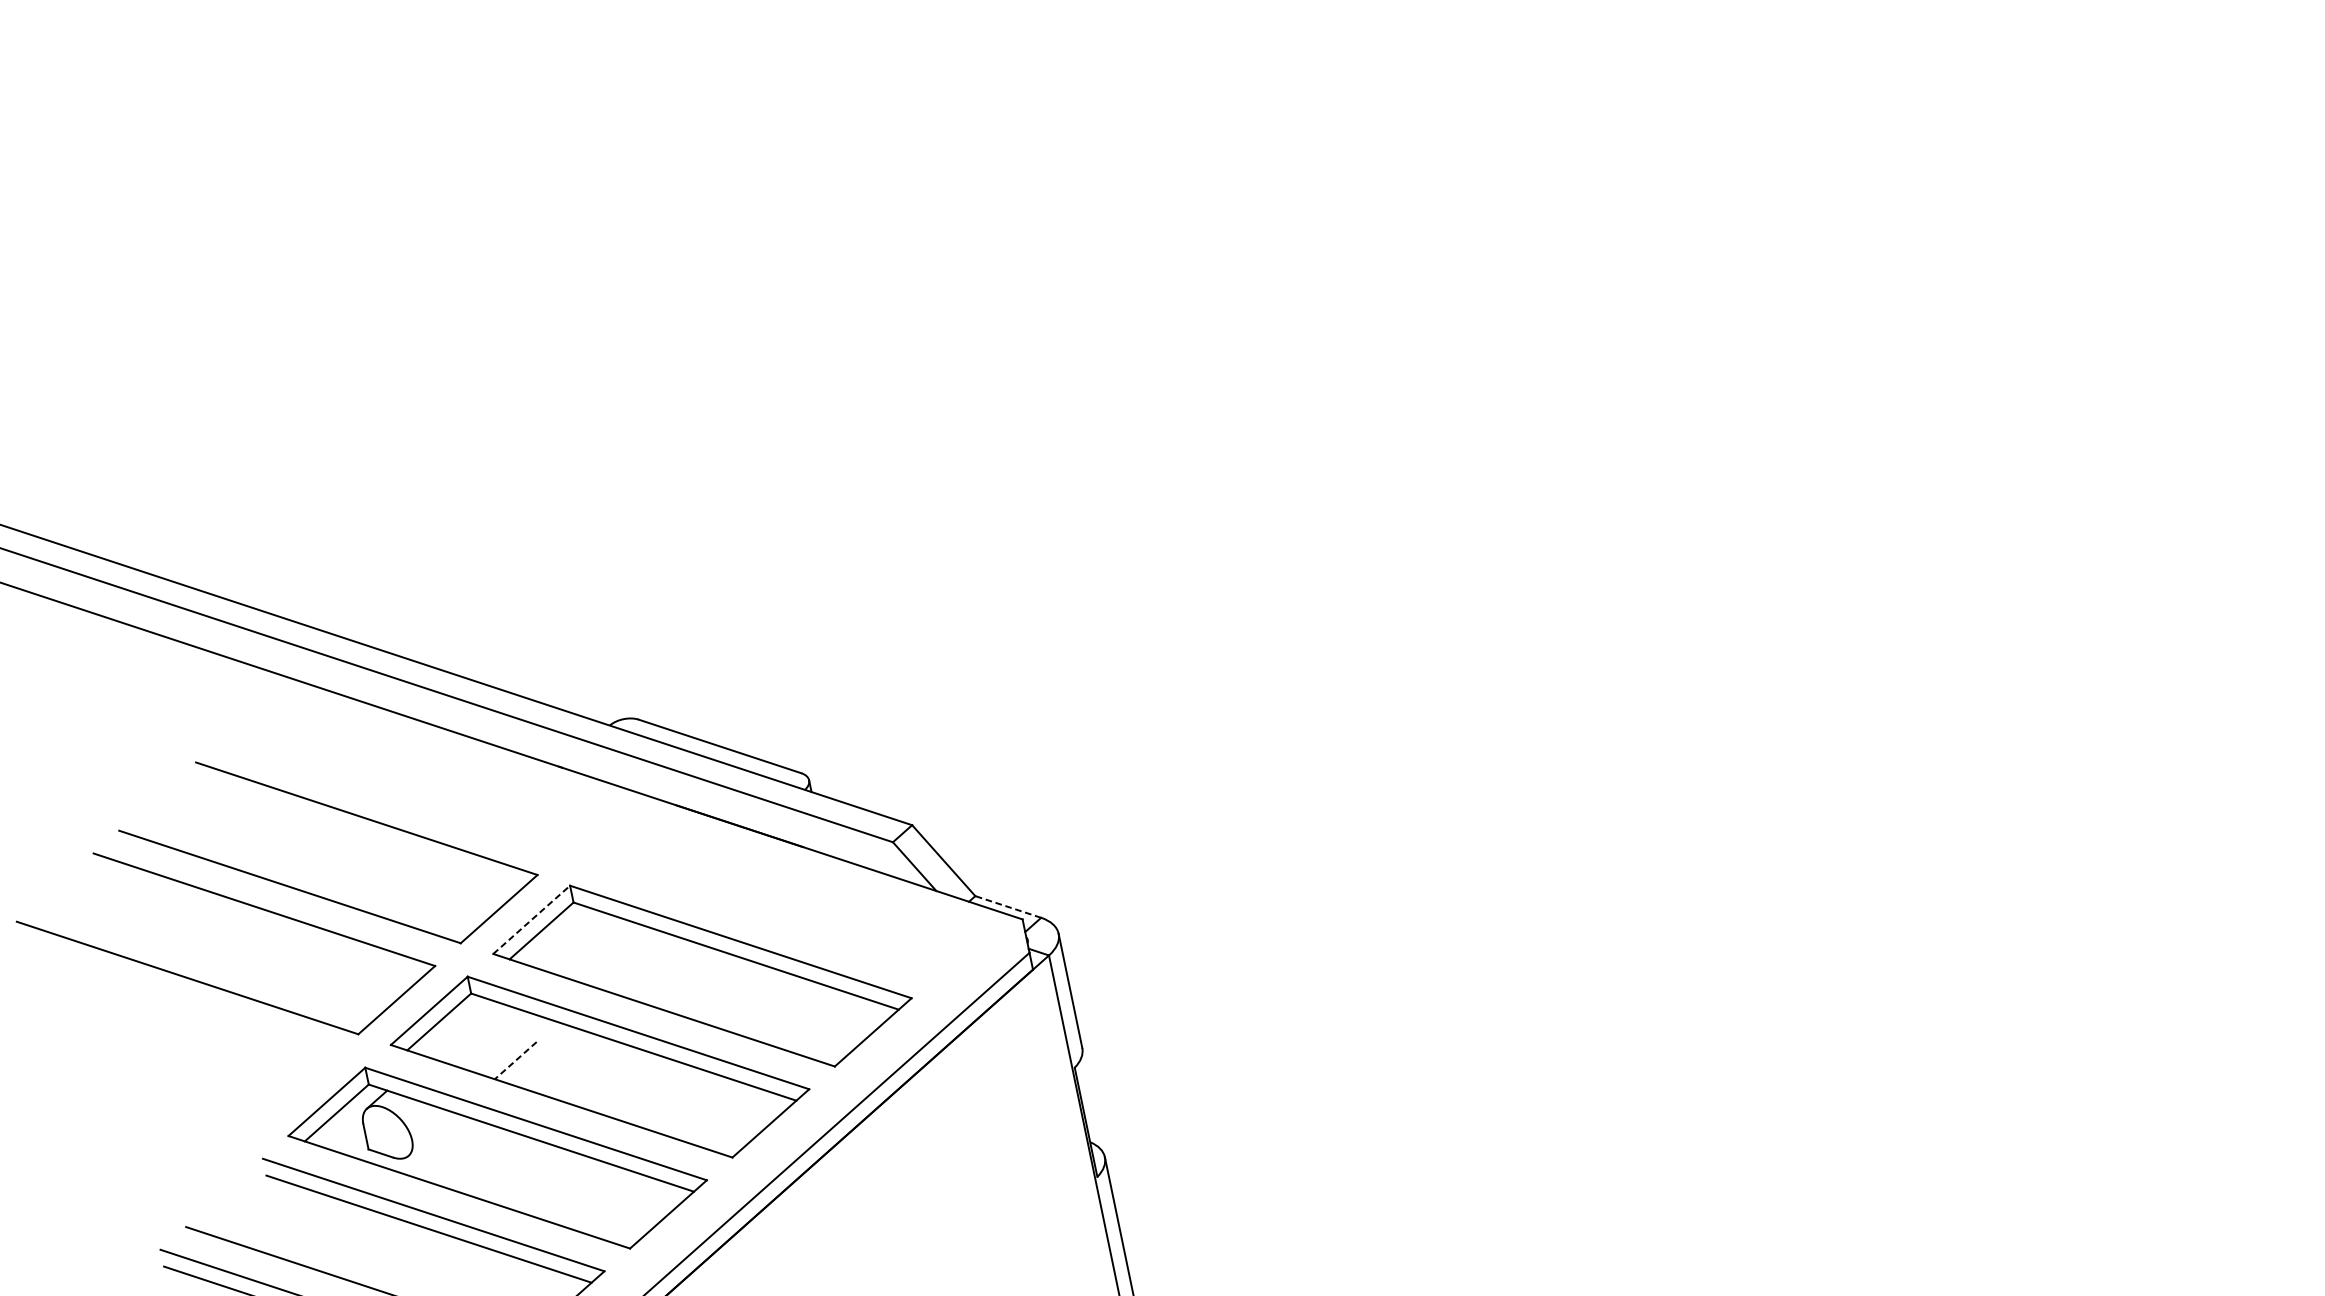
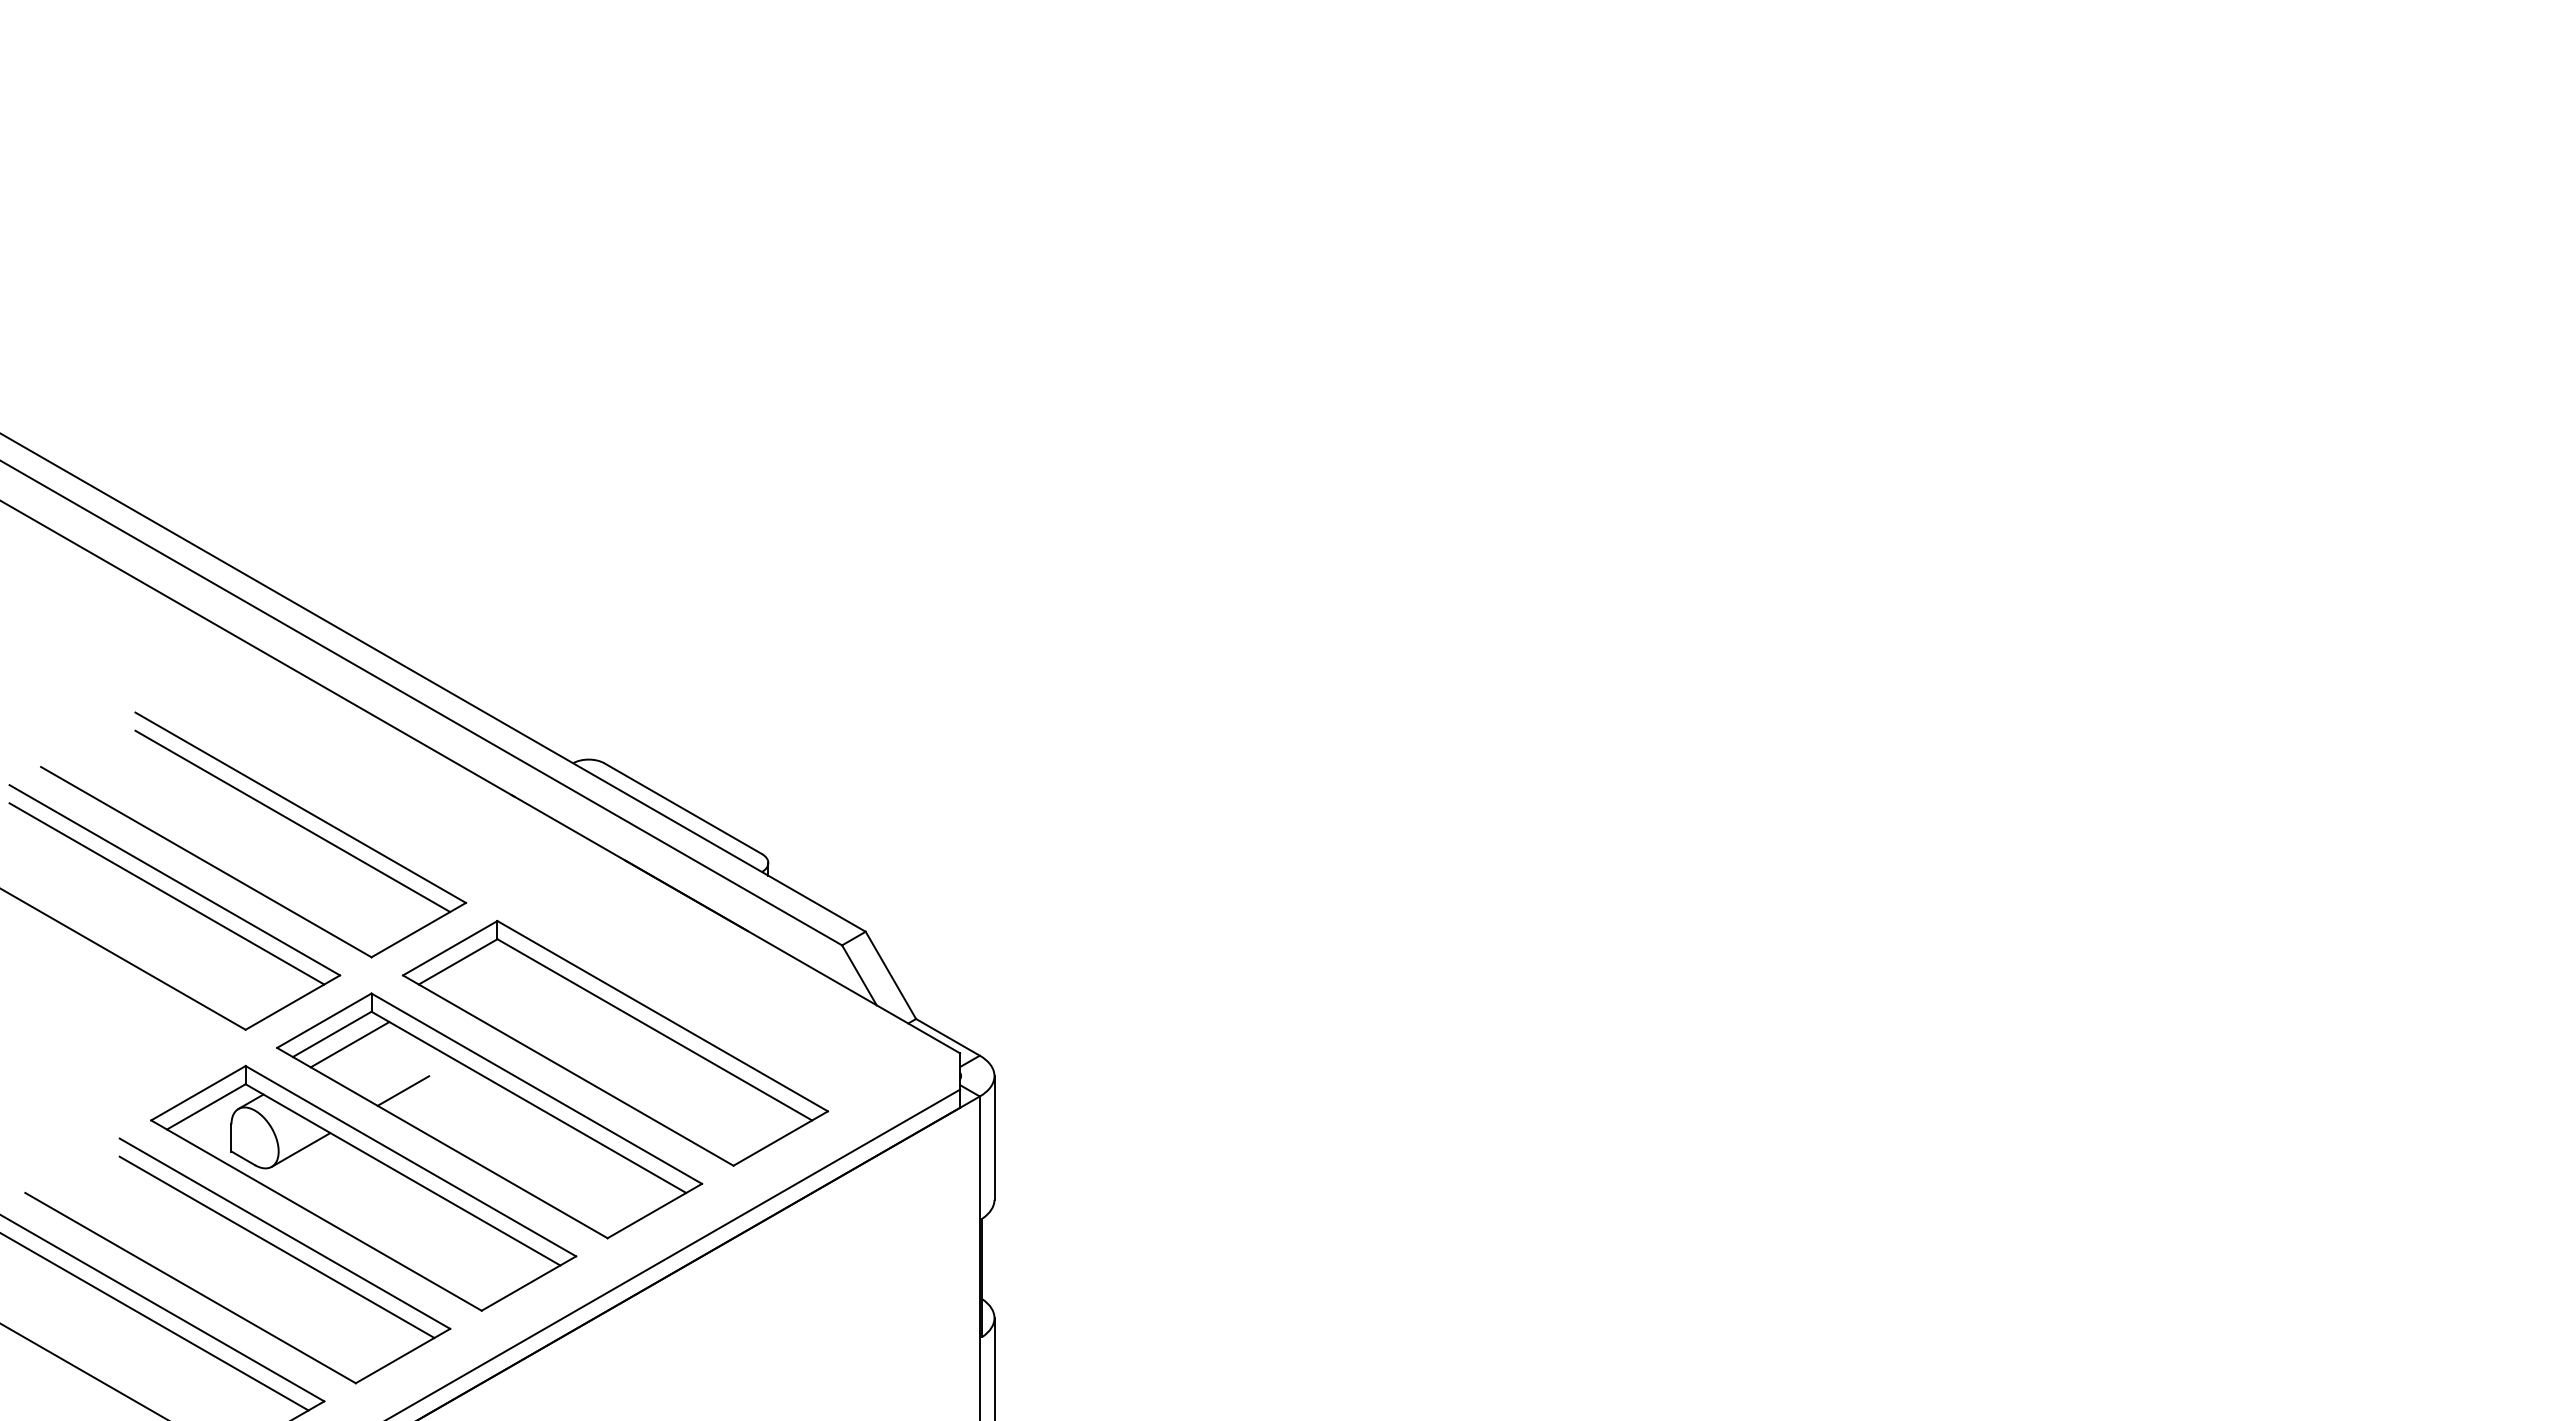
line: (361, 833) -> (292, 821), added
line: (1007, 907) -> (947, 1037), dashed -> solid
line: (531, 919) -> (450, 947), dashed -> solid
line: (259, 923) -> (166, 893), added
line: (457, 1028) -> (349, 1044), added
line: (515, 1061) -> (403, 1091), dashed -> solid
line: (431, 1134) -> (300, 1149), added

